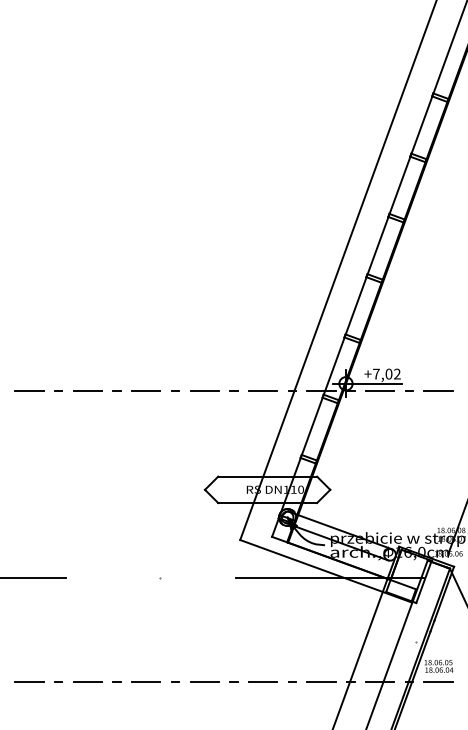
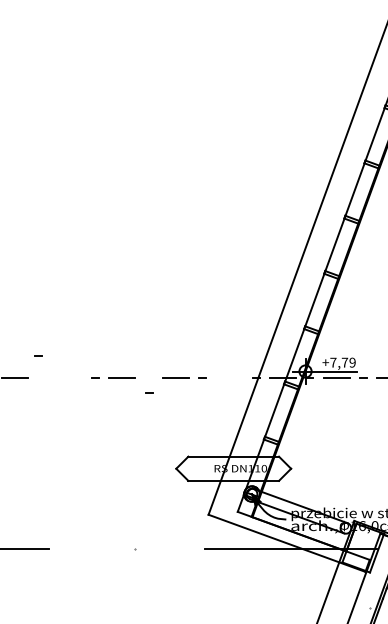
text: (392, 373) -> (348, 362), +7,02 -> +7,79
line: (58, 390) -> (38, 355), moved
line: (175, 390) -> (149, 392), moved
line: (262, 390) -> (228, 377), removed
line: (87, 391) -> (68, 378), removed

